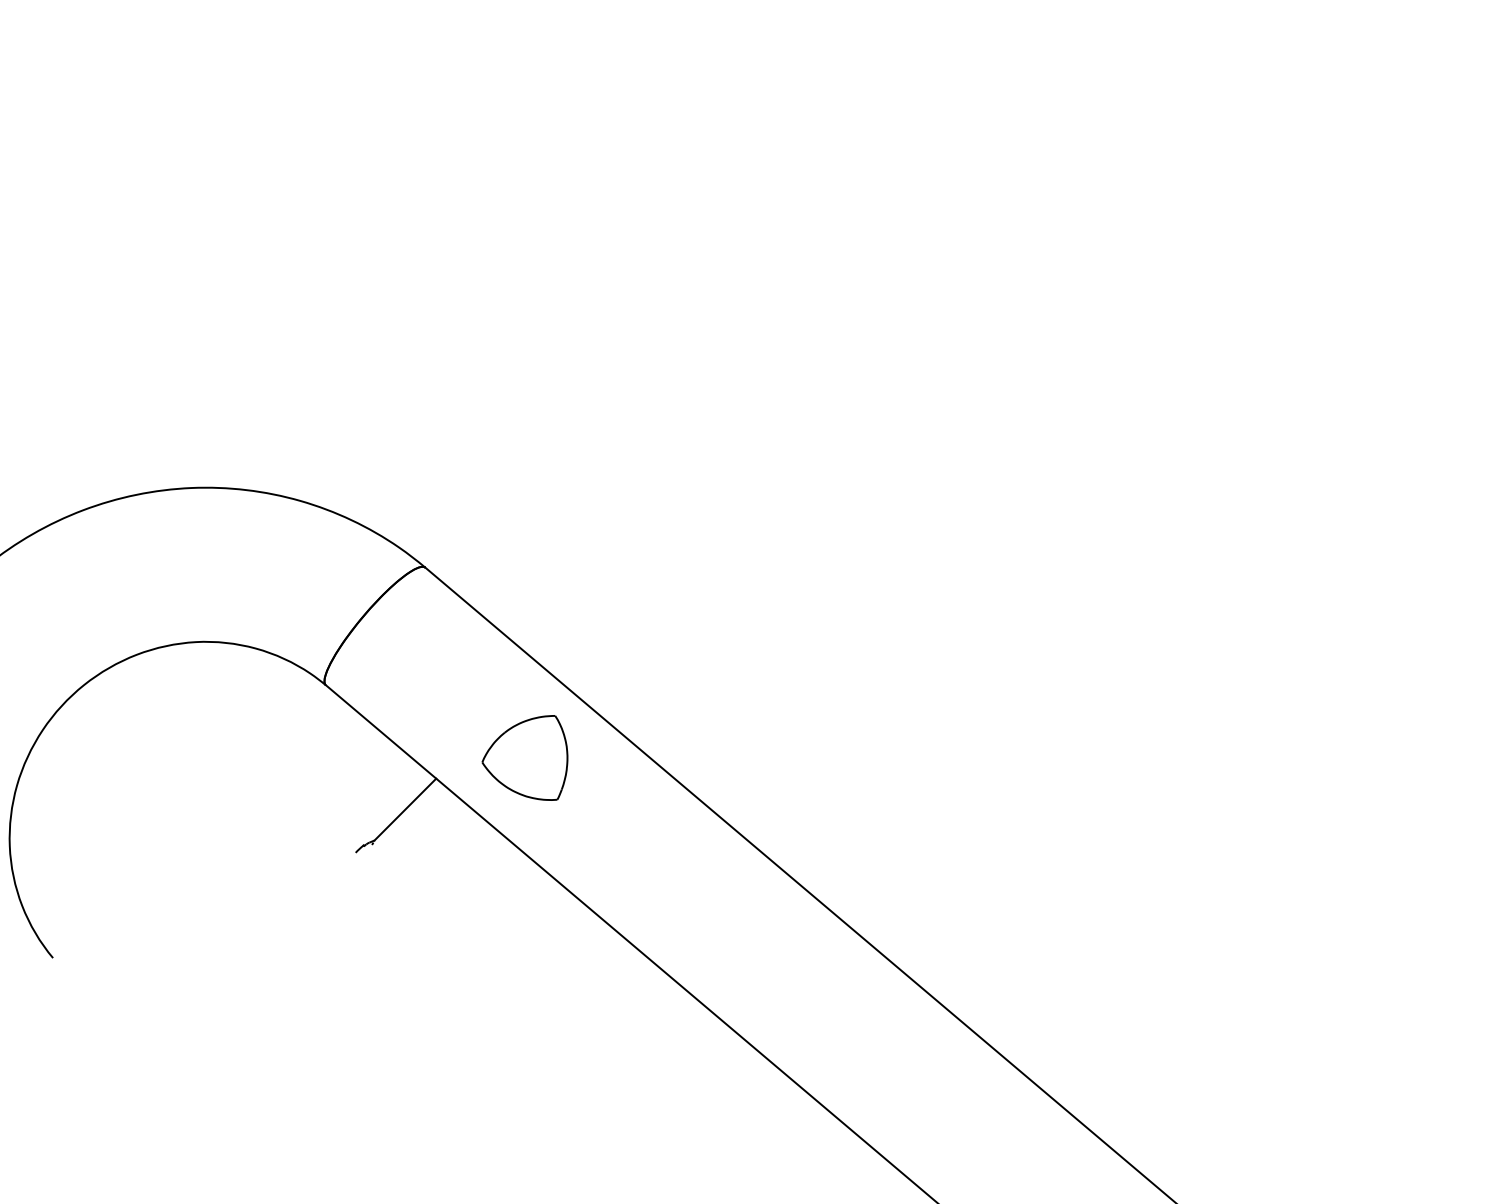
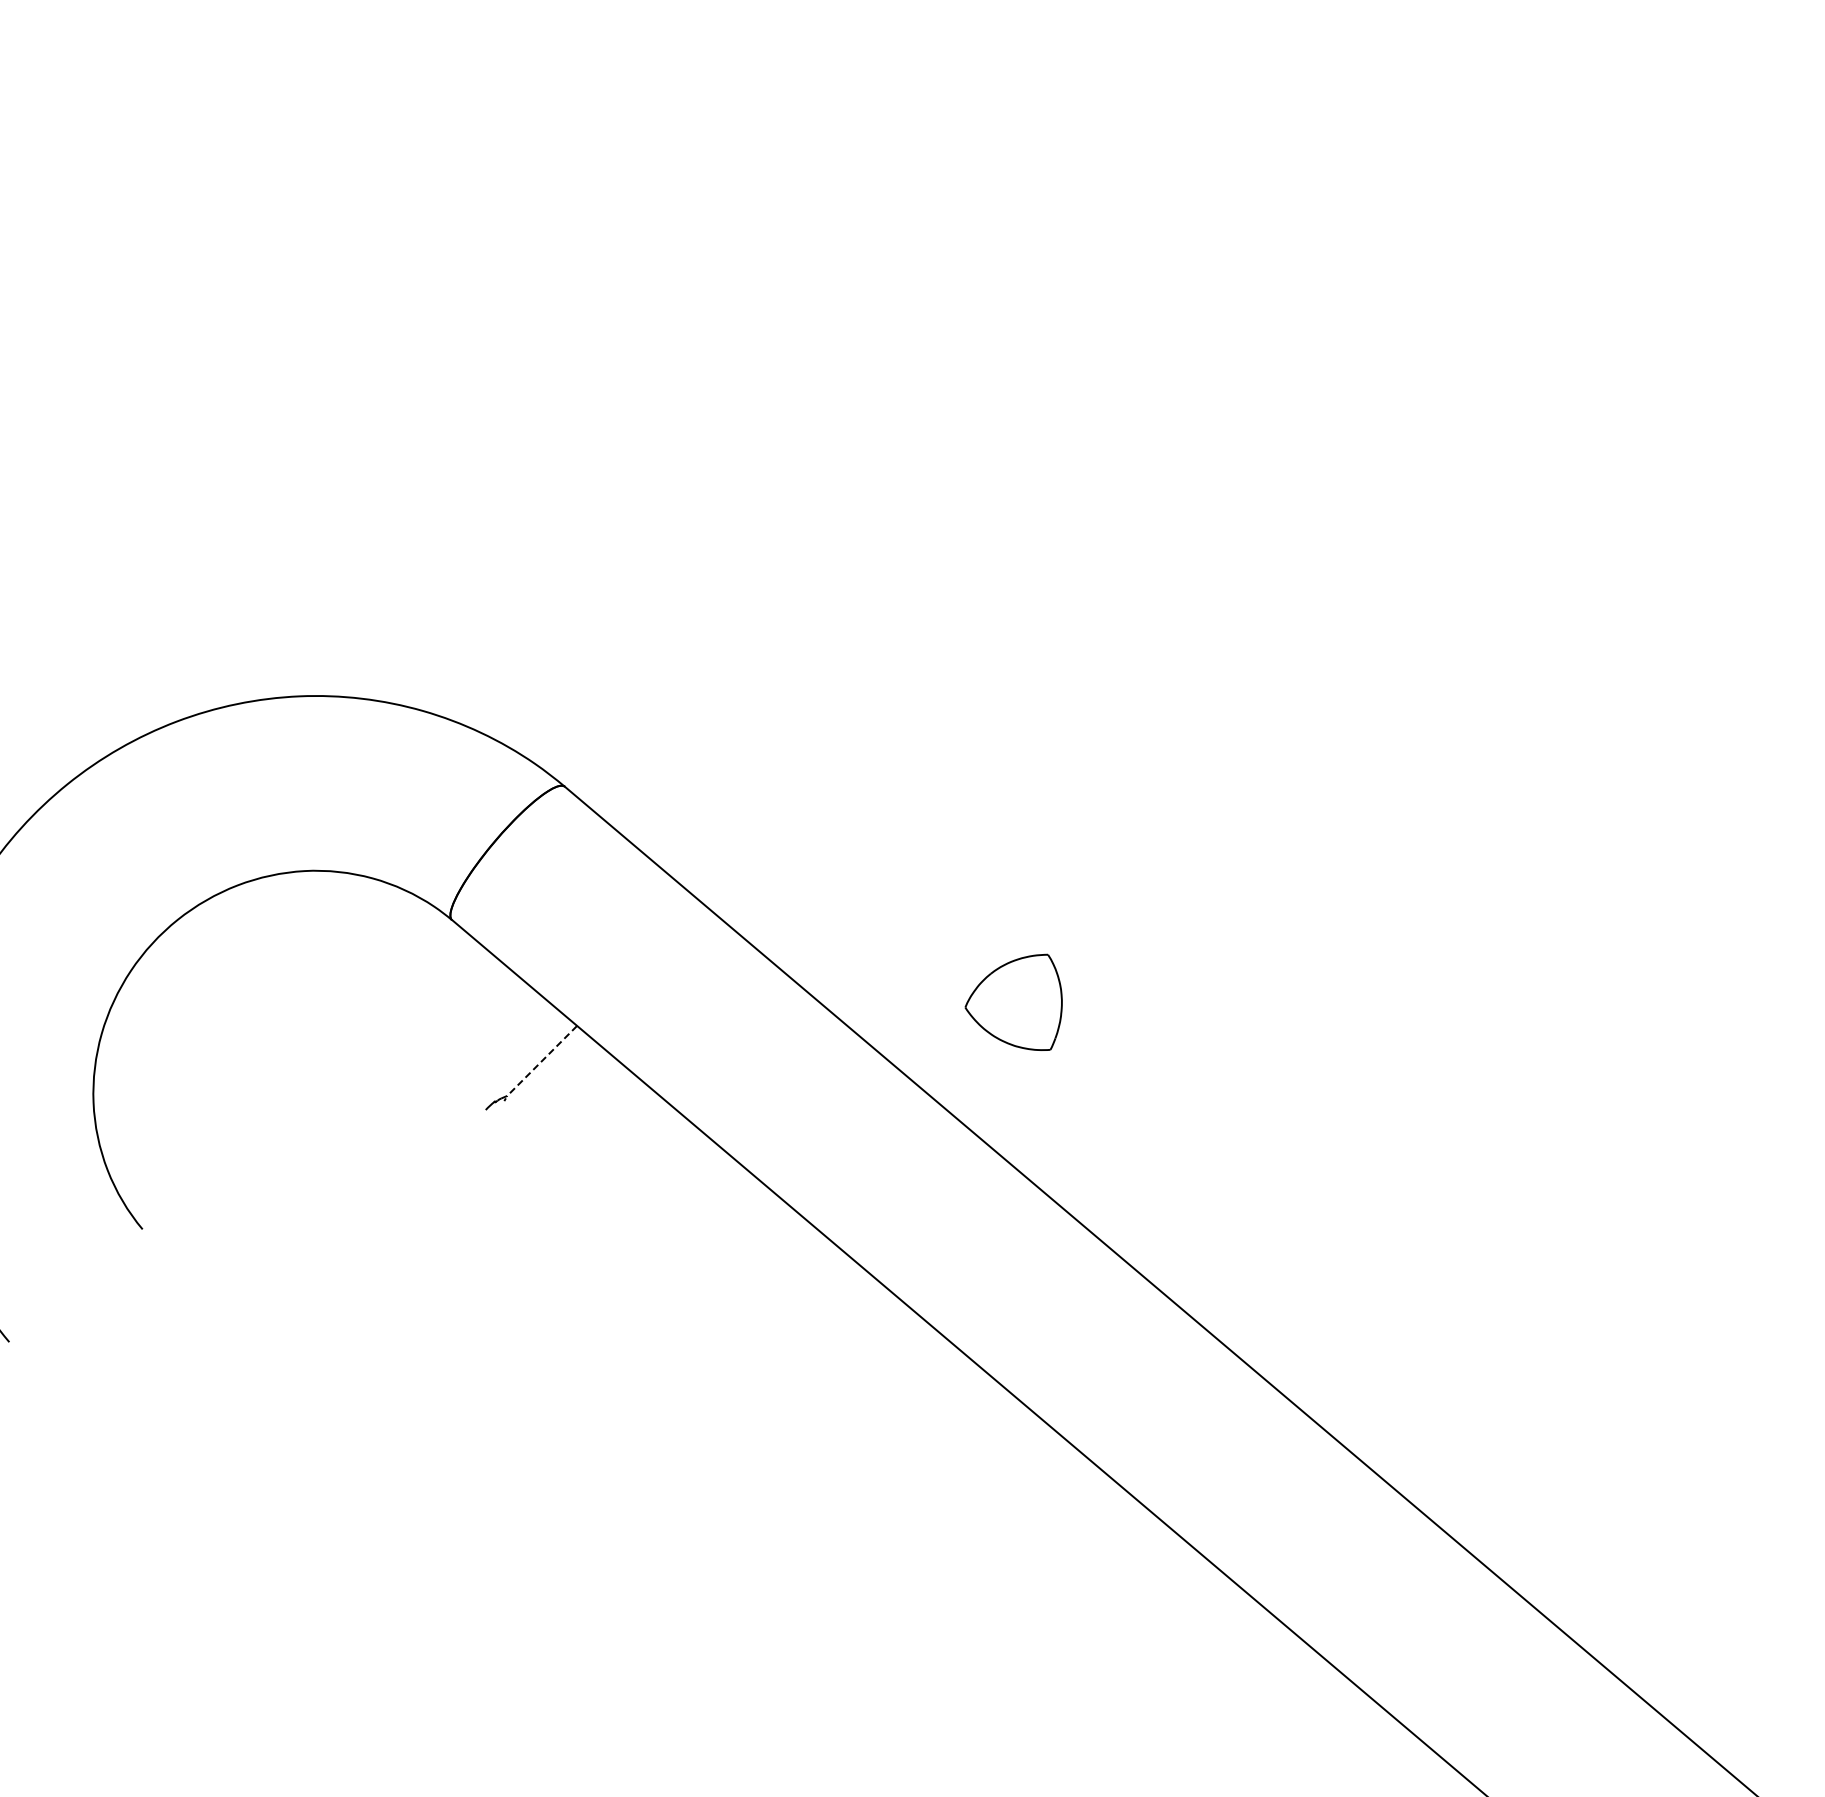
part: (524, 757) -> (1013, 1001), moved
line: (404, 810) -> (541, 1061), solid -> dashed

